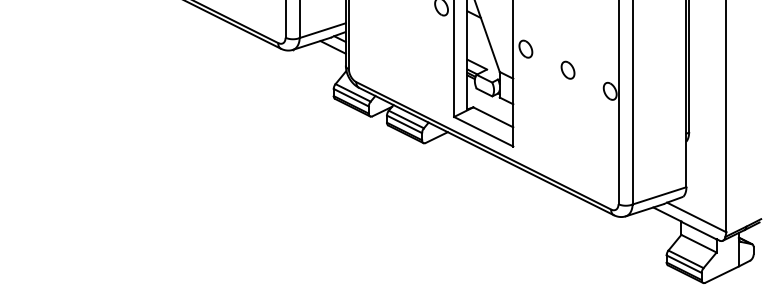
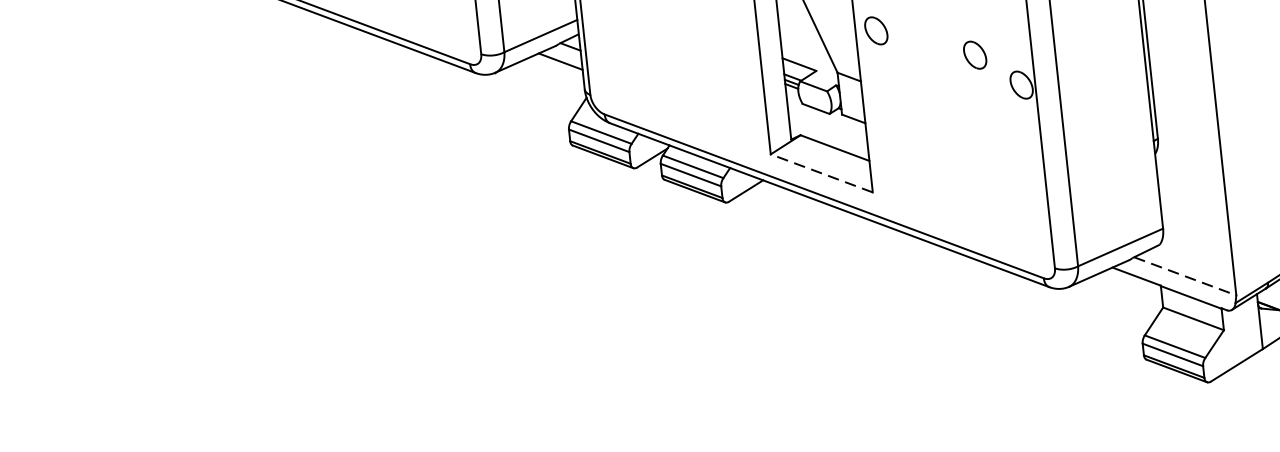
part: (567, 69) -> (974, 54), moved
line: (483, 131) -> (821, 172), solid -> dashed
line: (697, 217) -> (1186, 276), solid -> dashed

